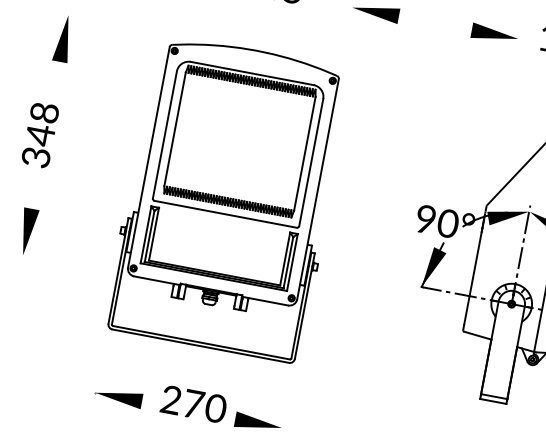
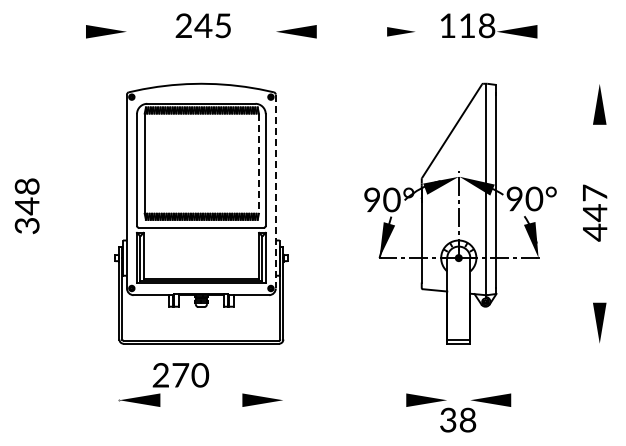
part: (495, 34) -> (401, 31), size x0.7
part: (63, 38) -> (35, 104), removed
text: (39, 135) -> (26, 206), moved
line: (304, 154) -> (258, 164), solid -> dashed
line: (317, 189) -> (275, 191), solid -> dashed
part: (27, 231) -> (35, 274), removed
text: (193, 404) -> (180, 375), moved

